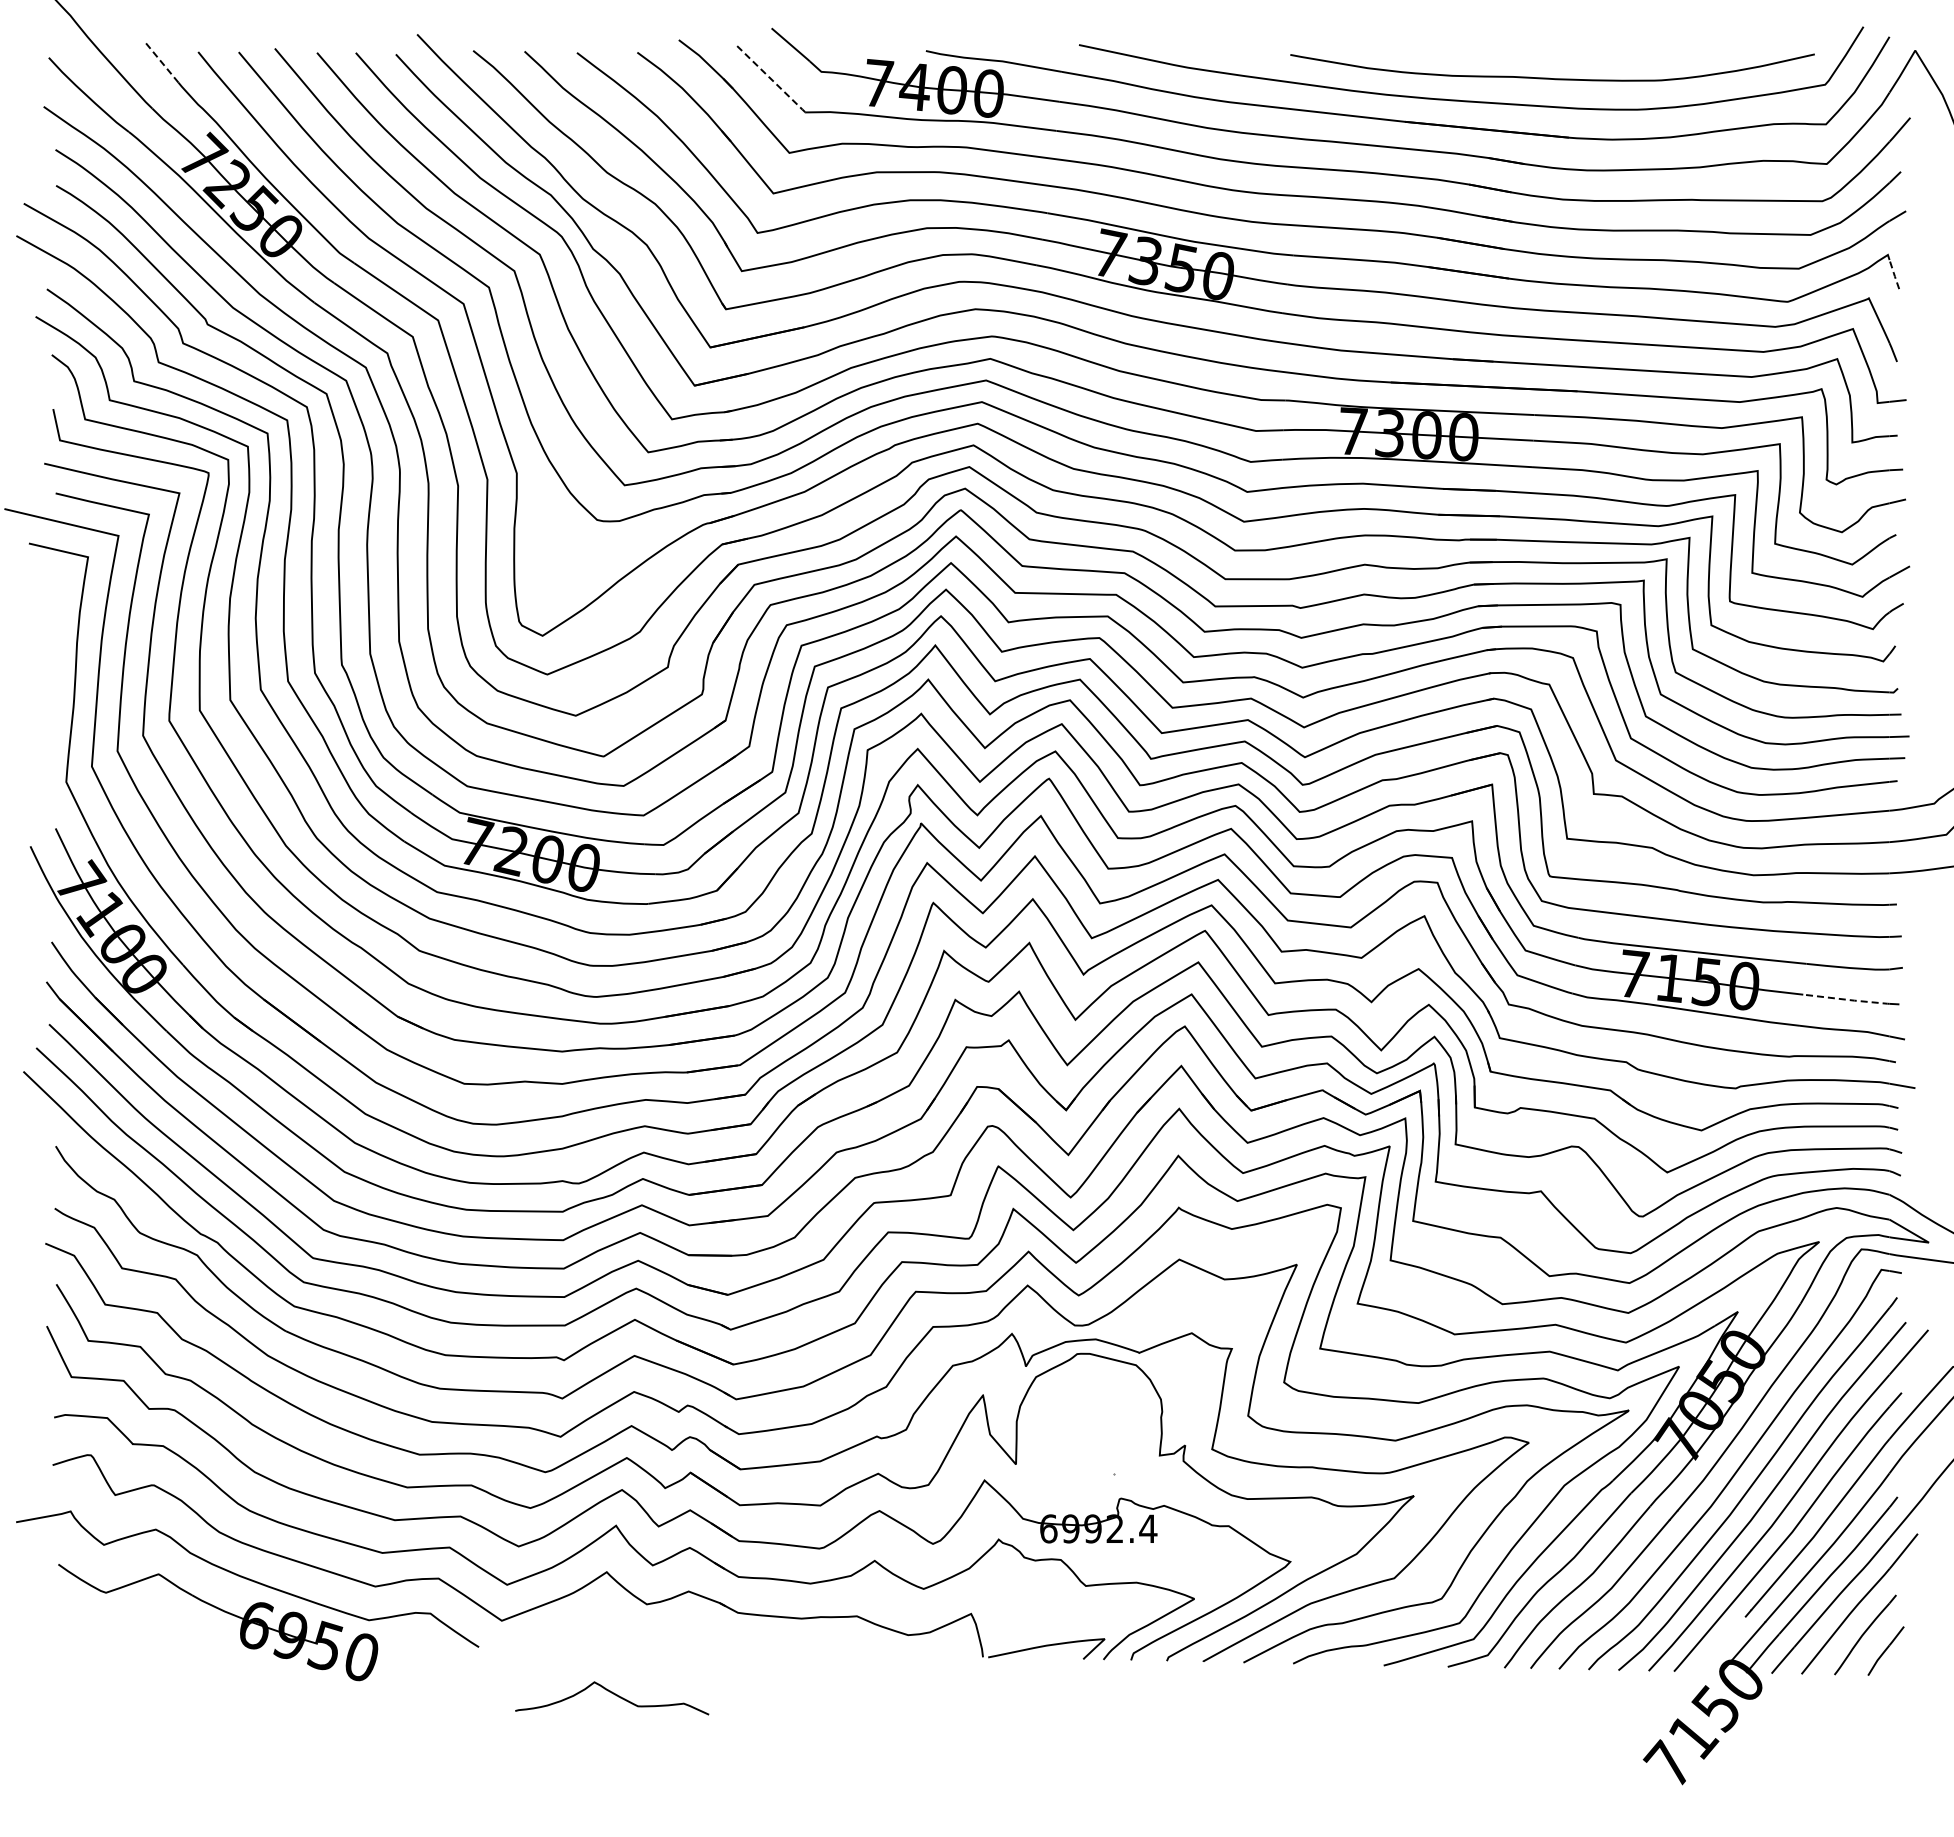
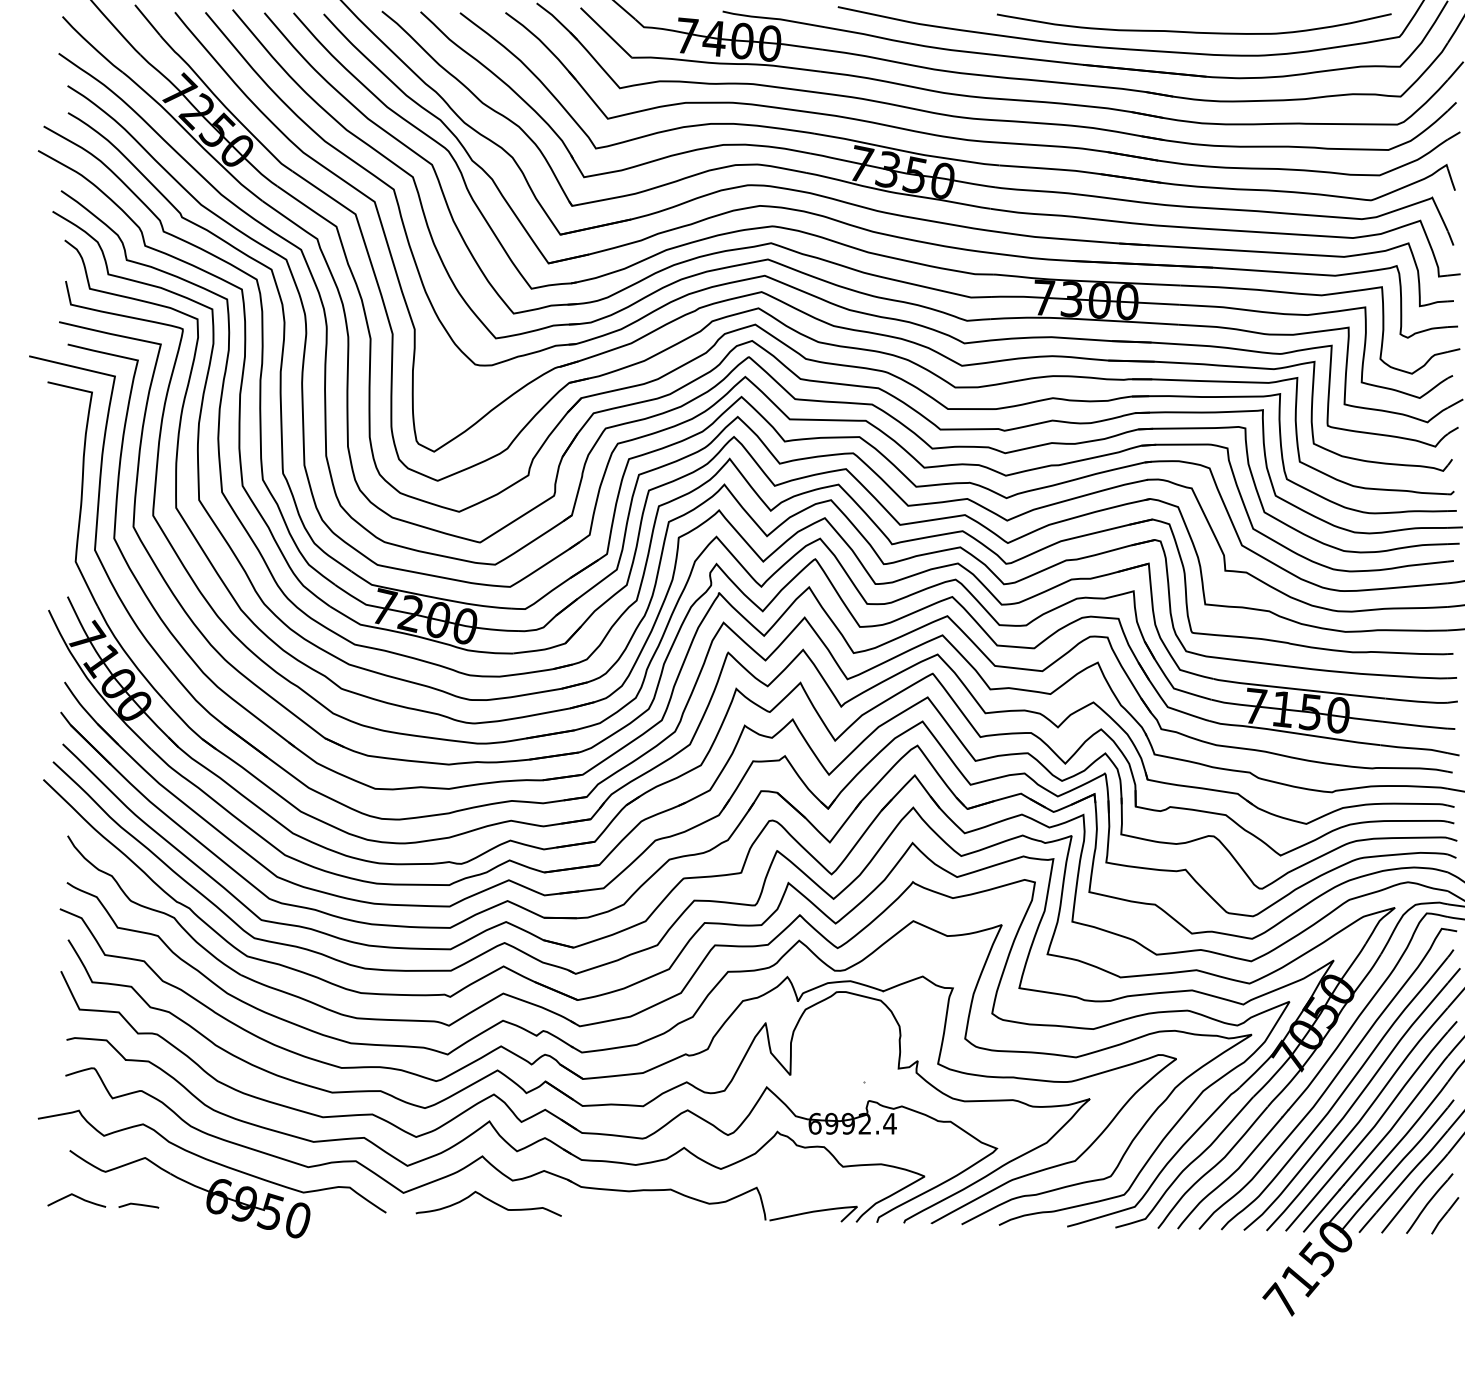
line: (161, 62) -> (147, 20), dashed -> solid
line: (771, 79) -> (606, 32), dashed -> solid
line: (1894, 274) -> (1451, 179), dashed -> solid
line: (1847, 999) -> (1416, 725), dashed -> solid
curve: (69, 1627) -> (78, 1198), added
curve: (150, 1637) -> (139, 1205), added
line: (1721, 1644) -> (1321, 1210), added
curve: (613, 1694) -> (489, 1201), moved

